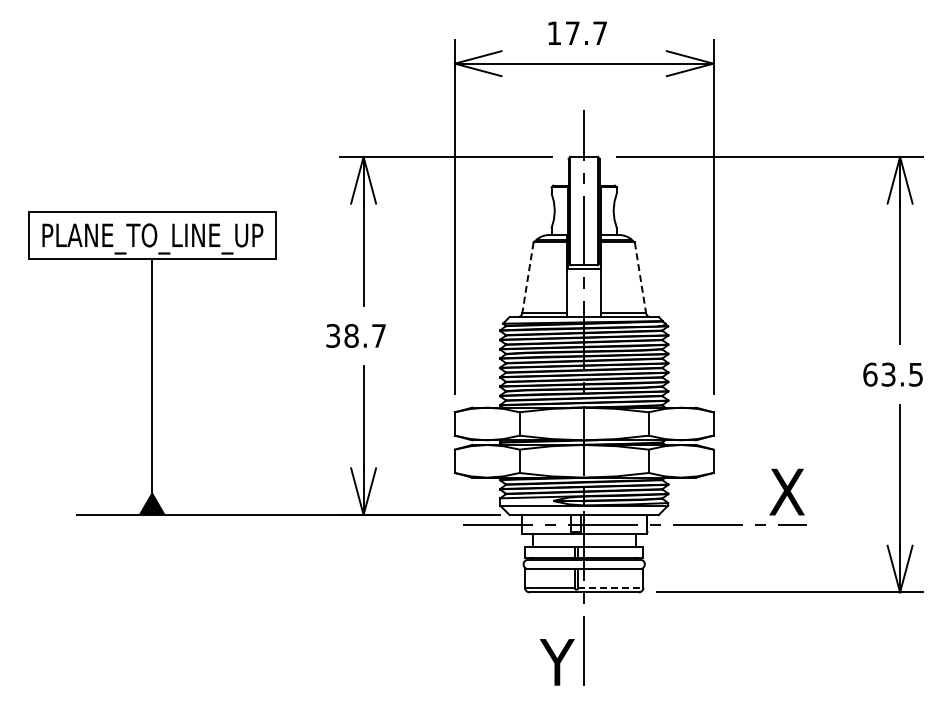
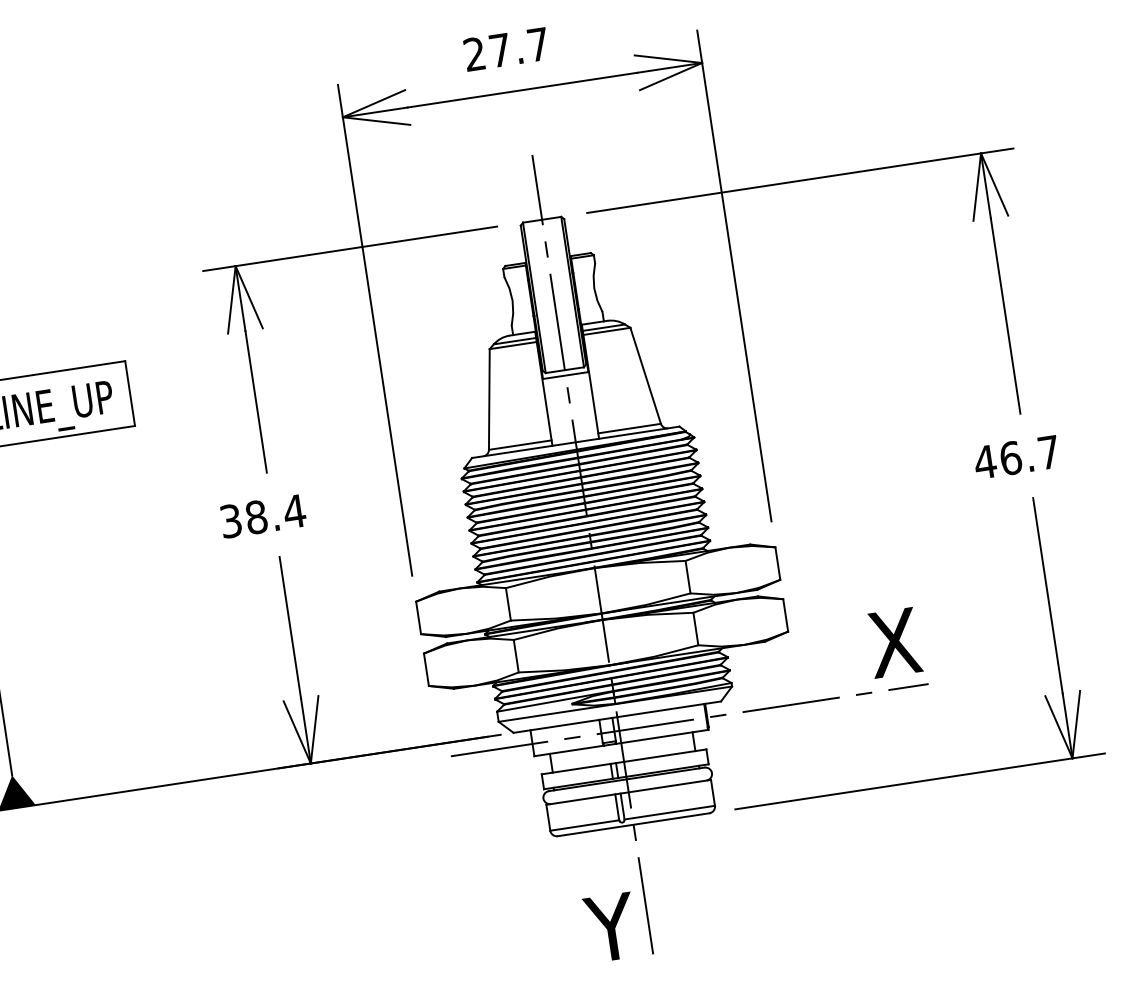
text: (553, 32) -> (473, 53), 17.7 -> 27.7
line: (527, 277) -> (488, 399), dashed -> solid
line: (640, 277) -> (645, 375), dashed -> solid
text: (378, 335) -> (293, 511), 38.7 -> 38.4
text: (892, 374) -> (1016, 457), 63.5 -> 46.7
line: (610, 587) -> (669, 812), dashed -> solid

